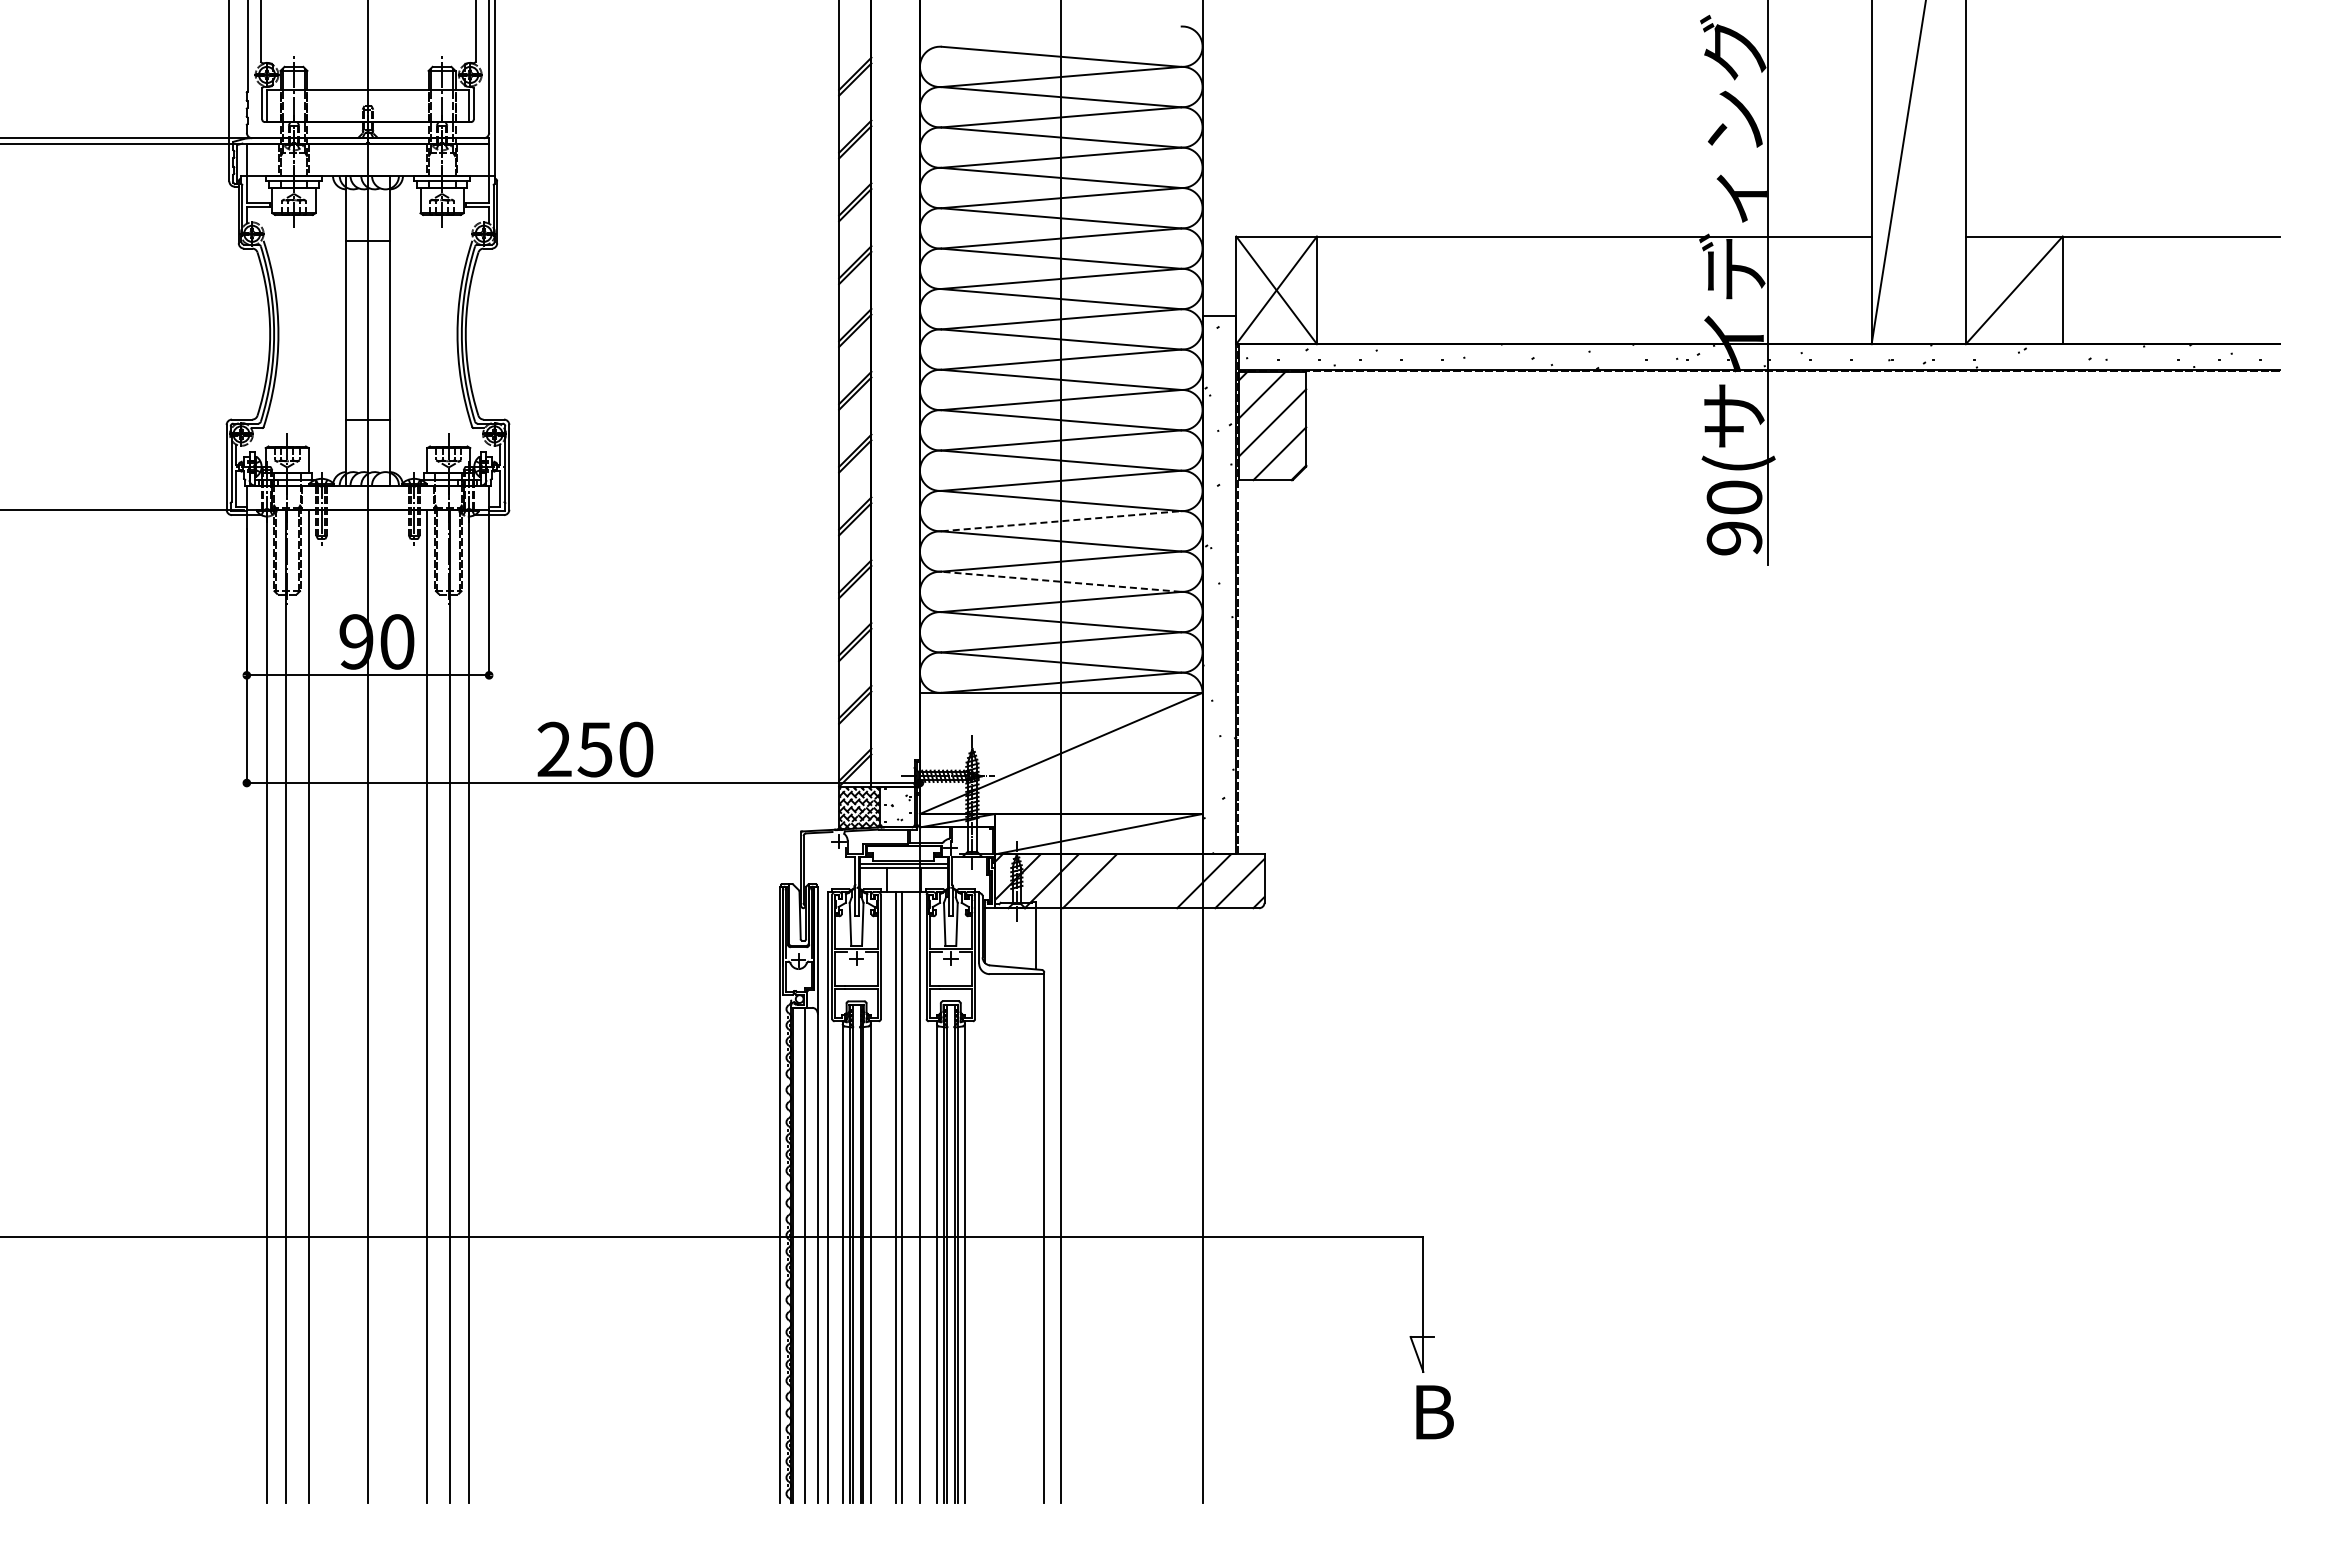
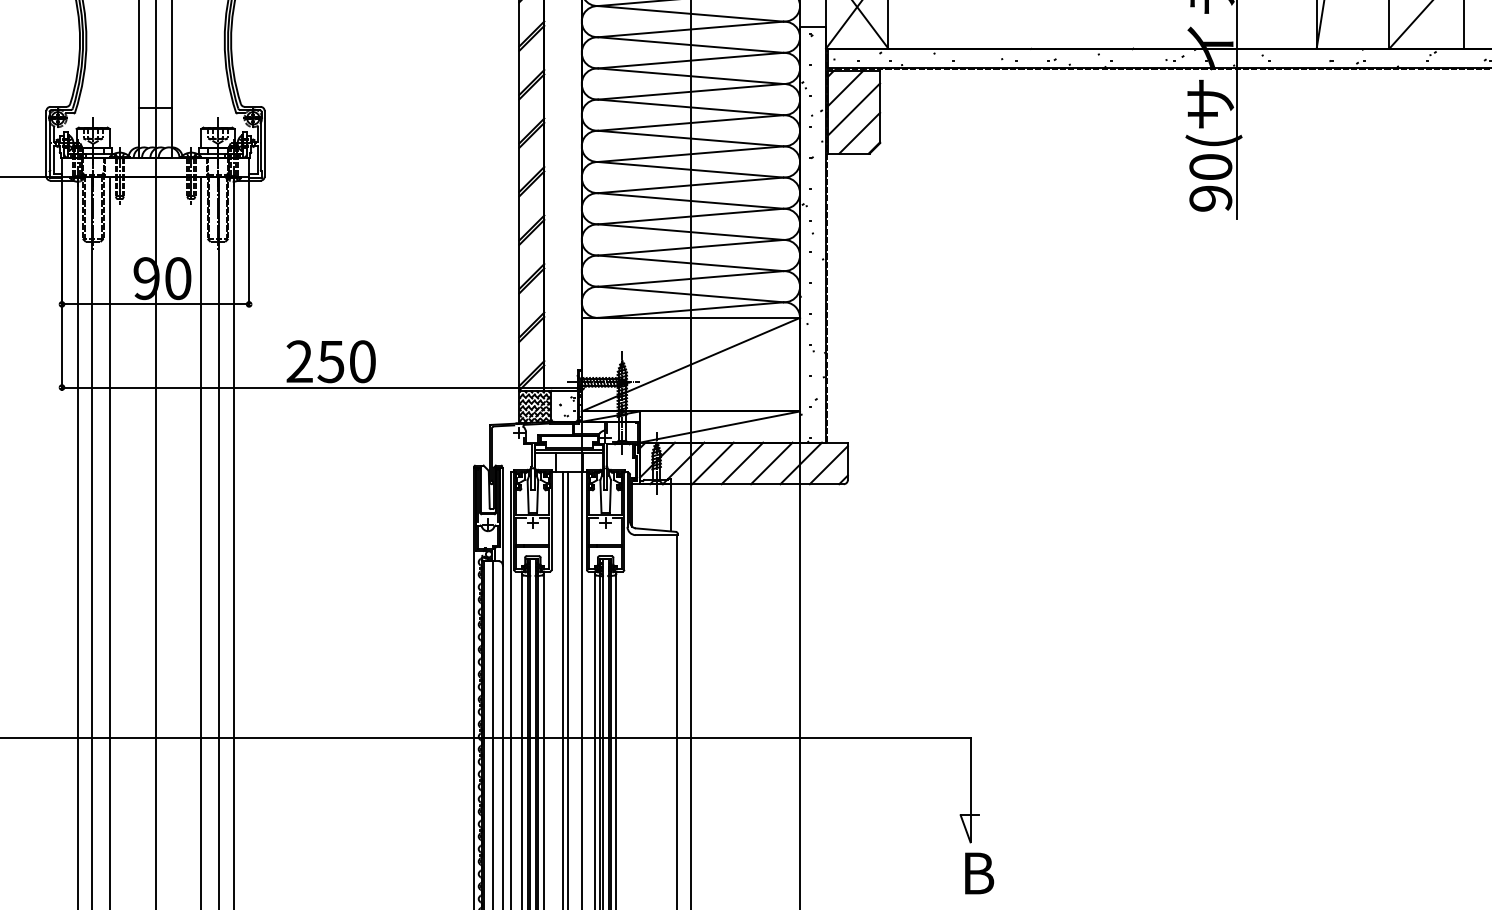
line: (1061, 521) -> (691, 185), dashed -> solid
line: (1061, 581) -> (691, 231), dashed -> solid
line: (1127, 881) -> (742, 463), added
line: (1165, 881) -> (771, 463), added

